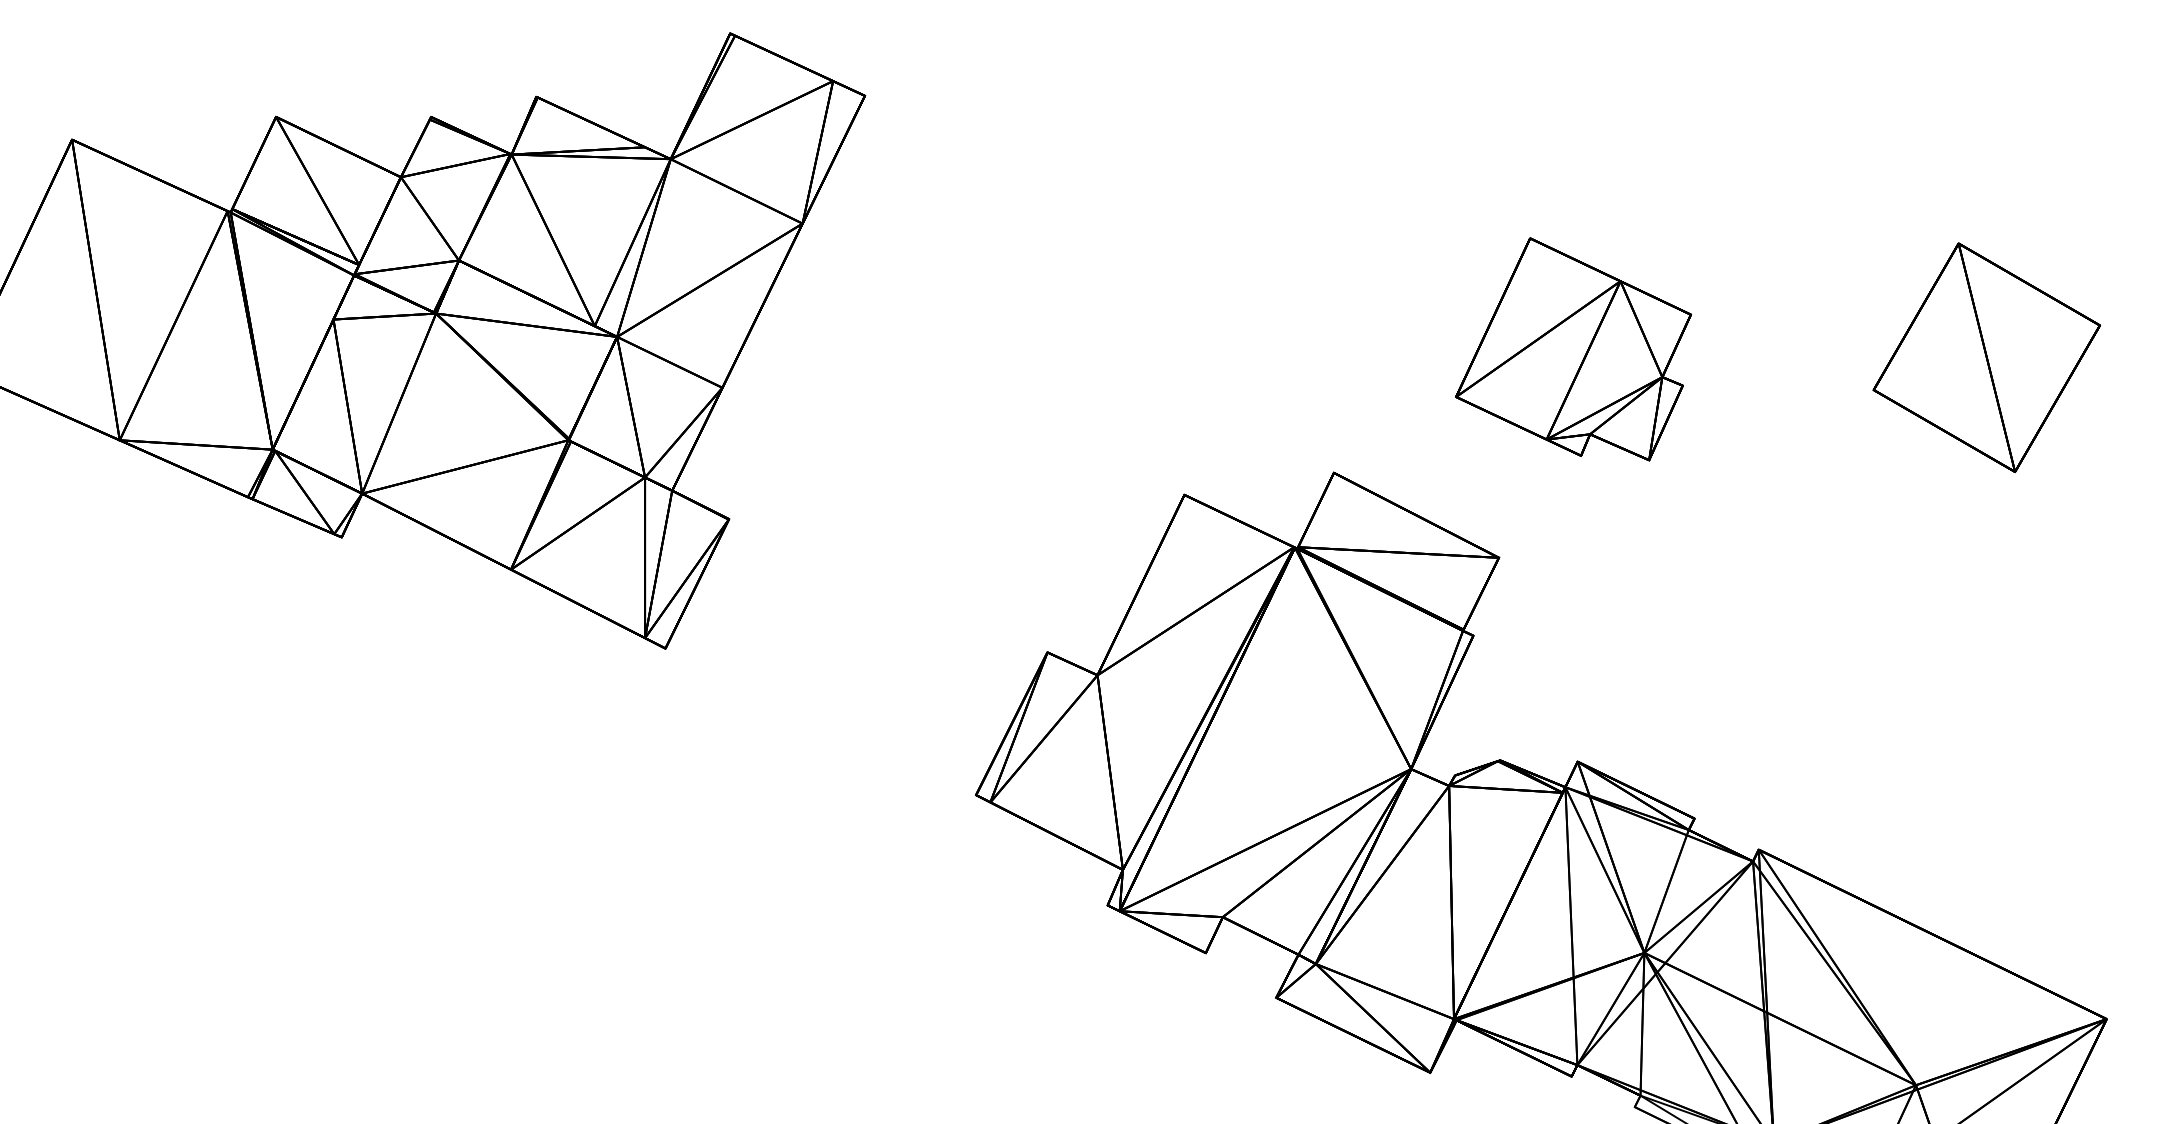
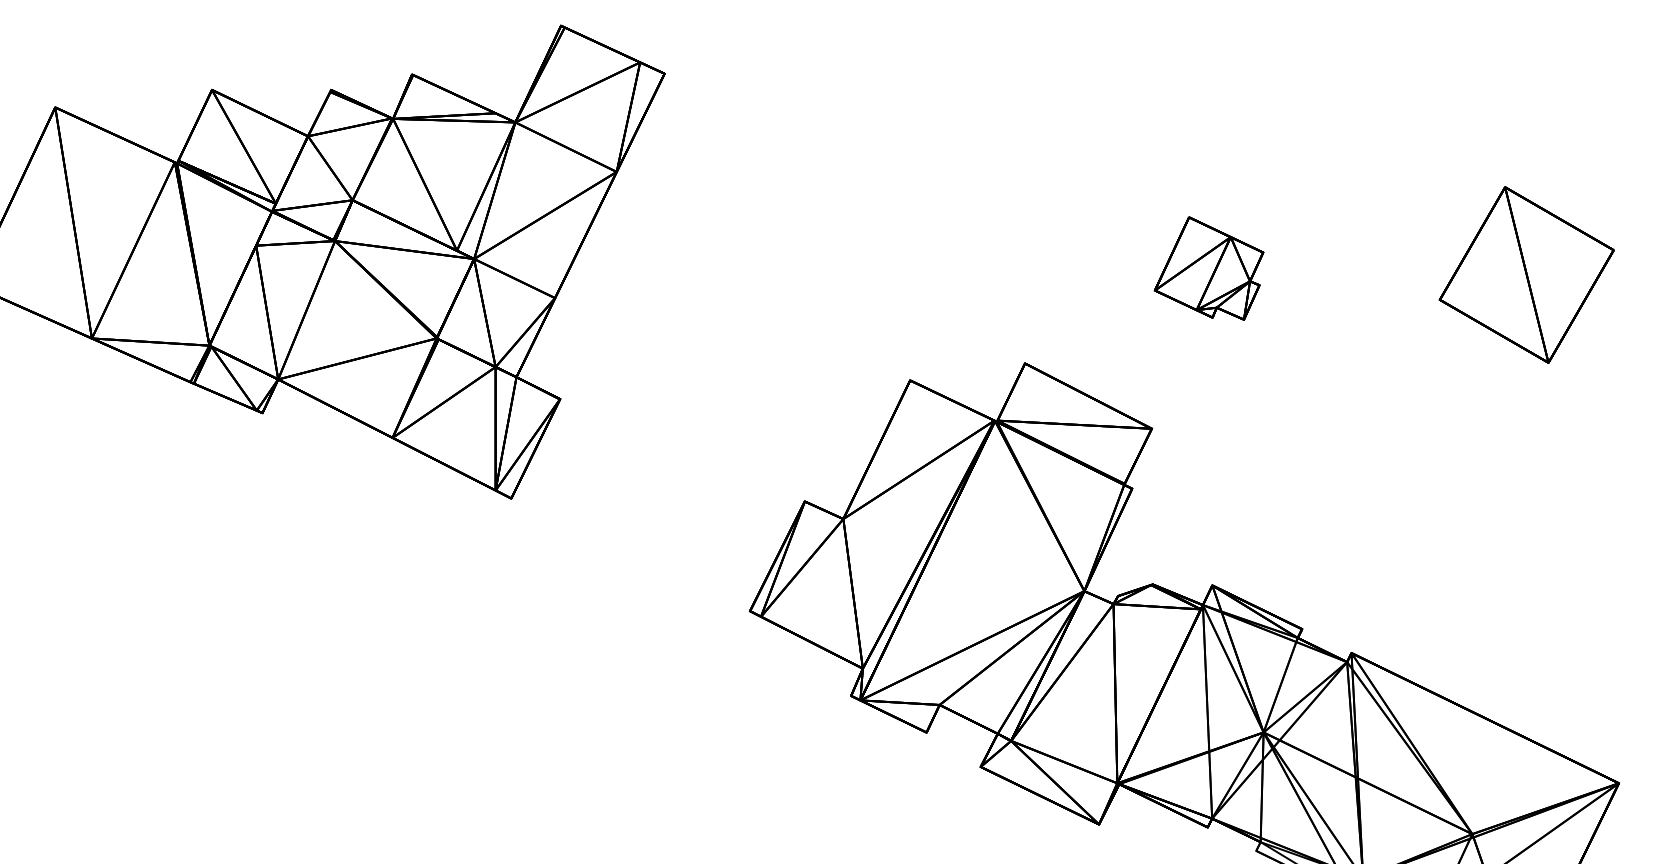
part: (1572, 349) -> (1208, 268), size x0.6

